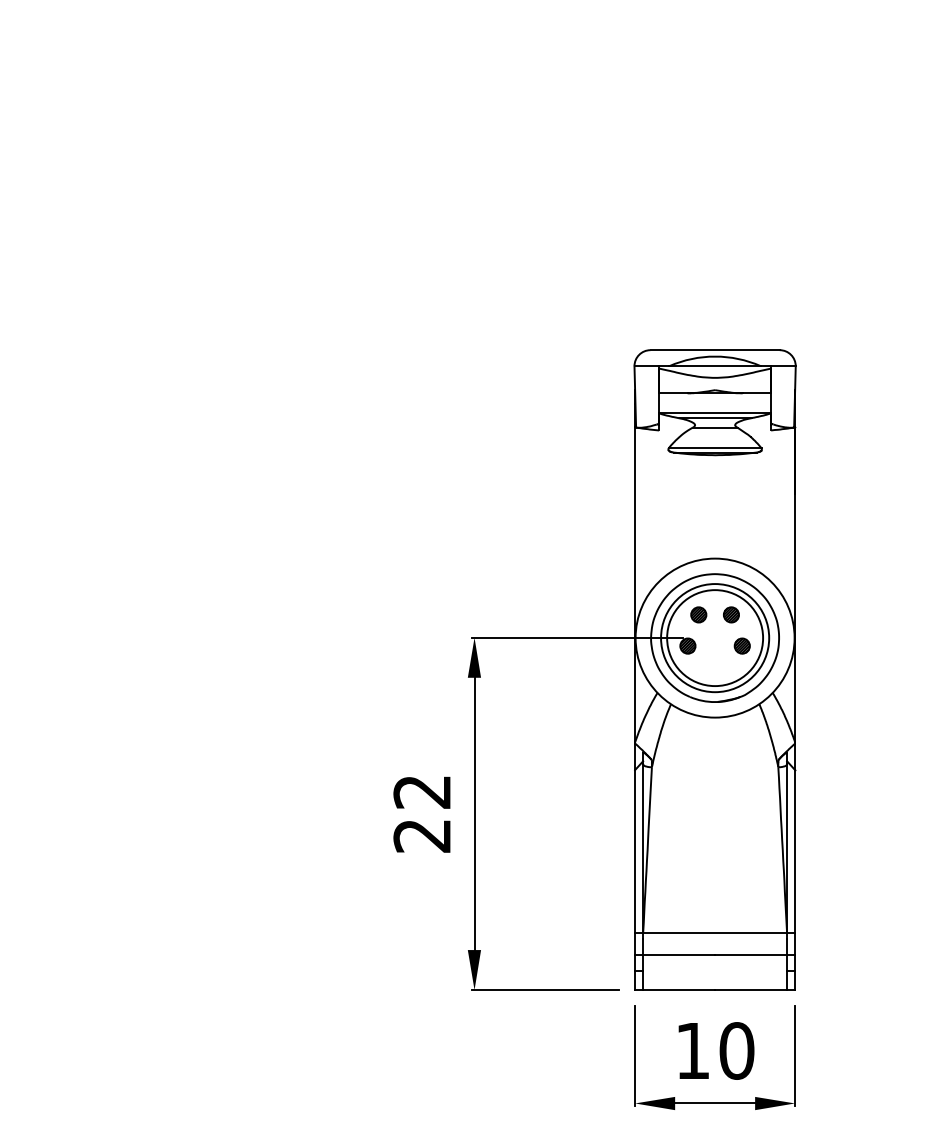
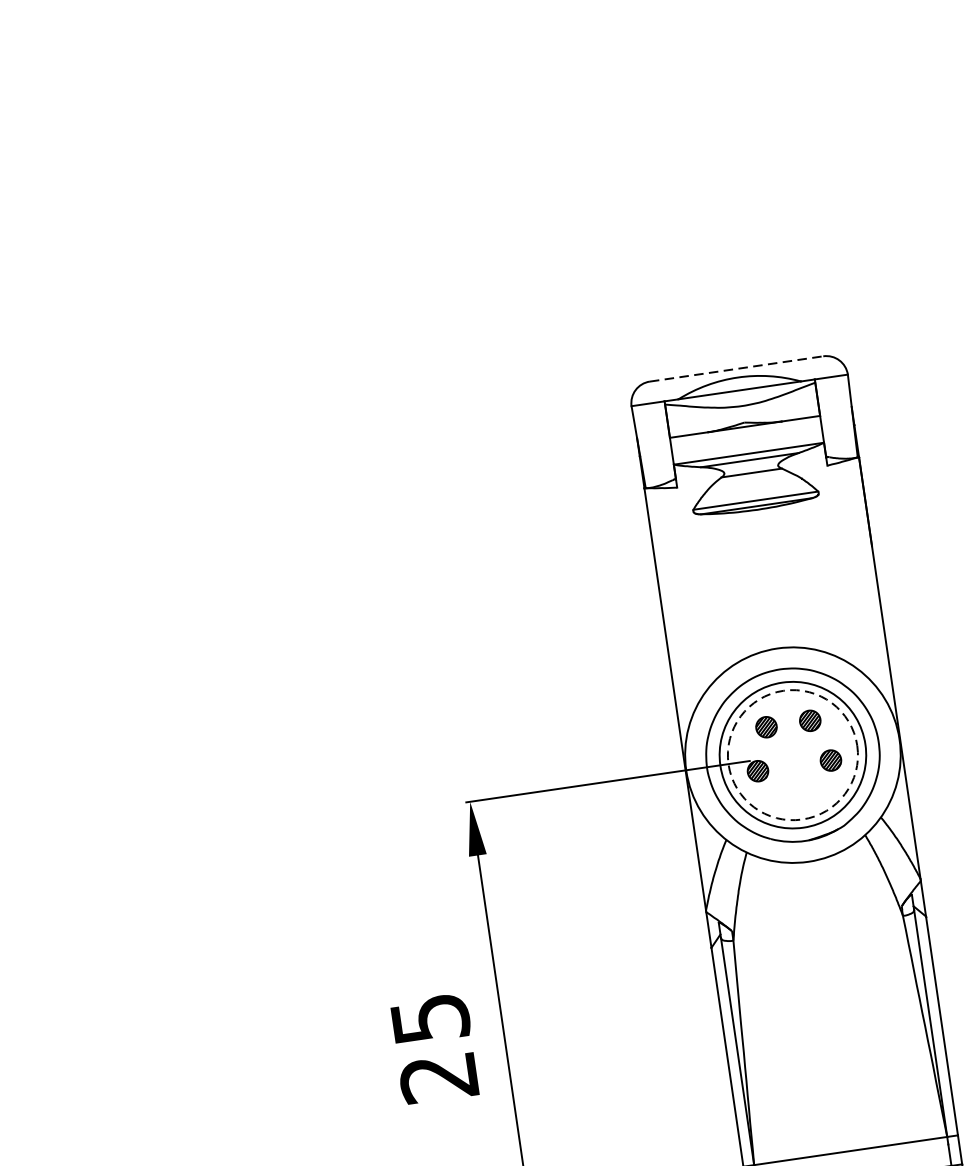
line: (715, 350) -> (737, 369), solid -> dashed
circle: (715, 638) -> (793, 755), solid -> dashed
text: (422, 792) -> (430, 1019), 22 -> 25

